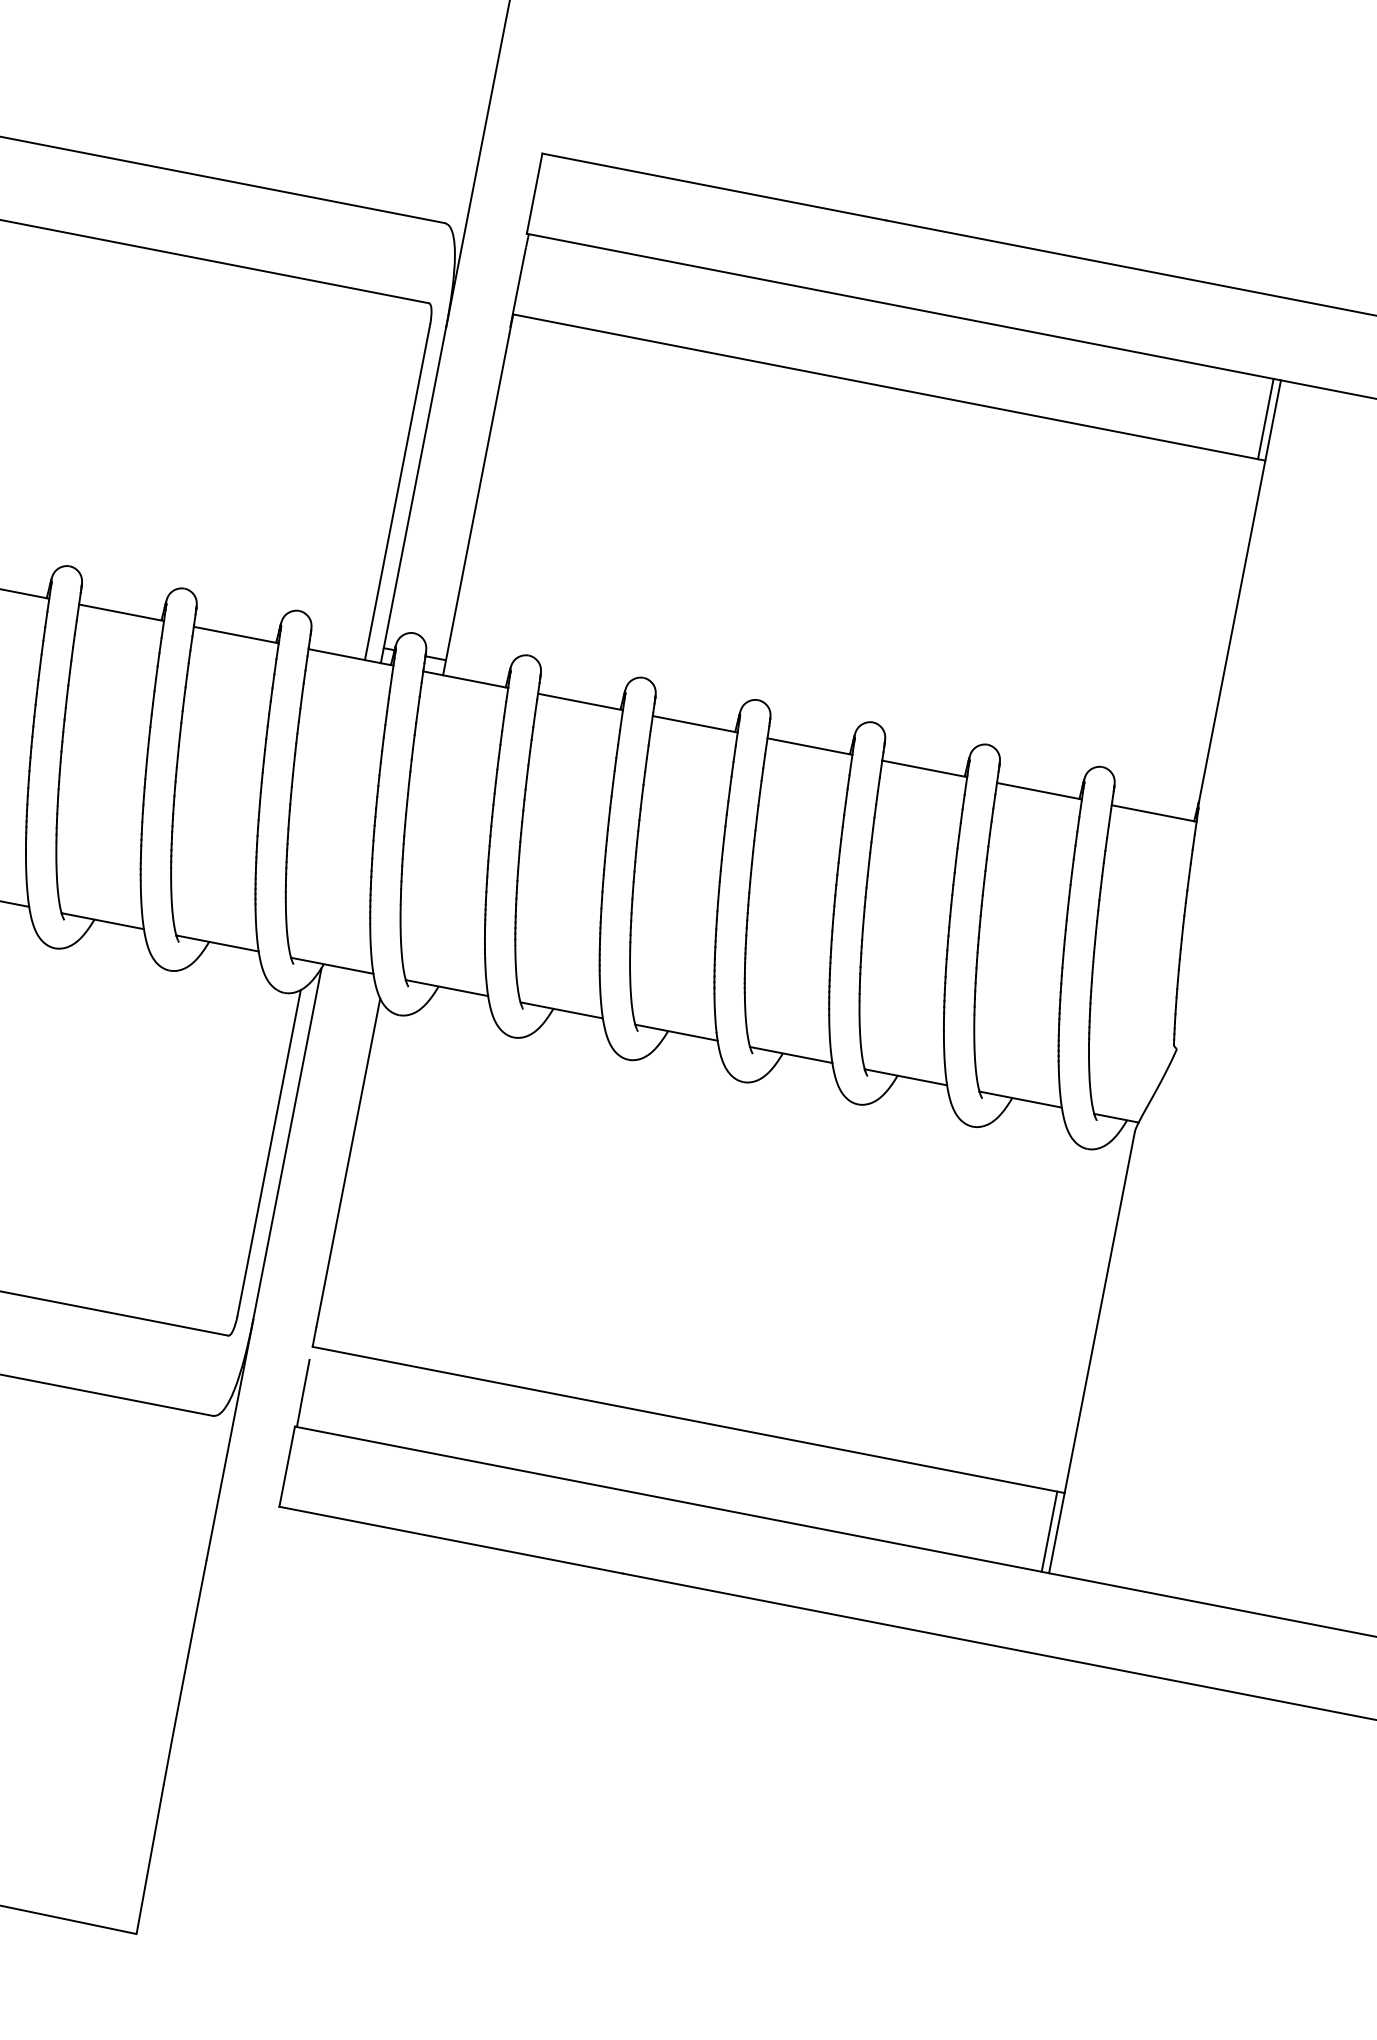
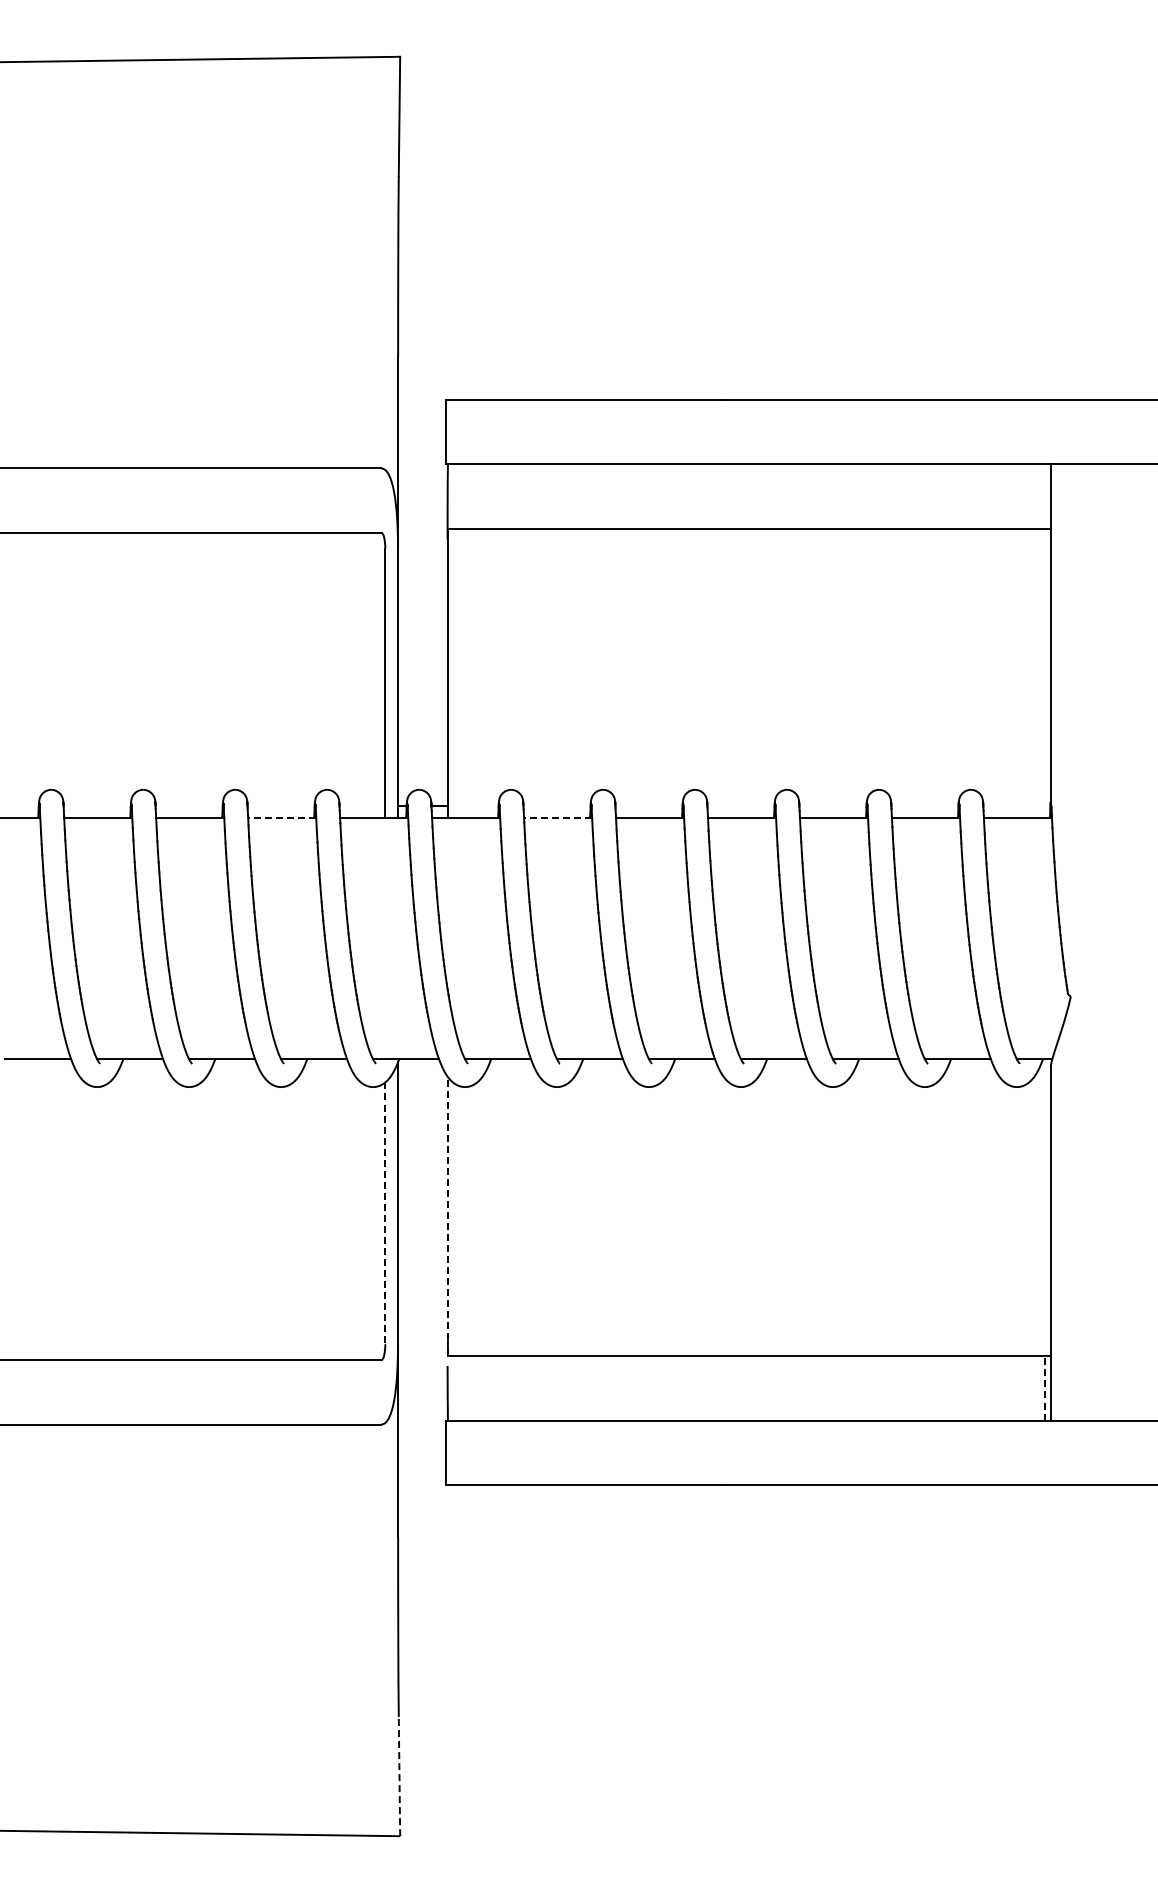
line: (1265, 418) -> (1044, 496), removed
line: (235, 634) -> (281, 817), solid -> dashed
line: (579, 701) -> (557, 817), solid -> dashed
line: (269, 1153) -> (385, 1213), solid -> dashed
line: (347, 1162) -> (447, 1208), solid -> dashed
line: (1049, 1530) -> (1044, 1387), solid -> dashed
line: (150, 1859) -> (399, 1776), solid -> dashed

